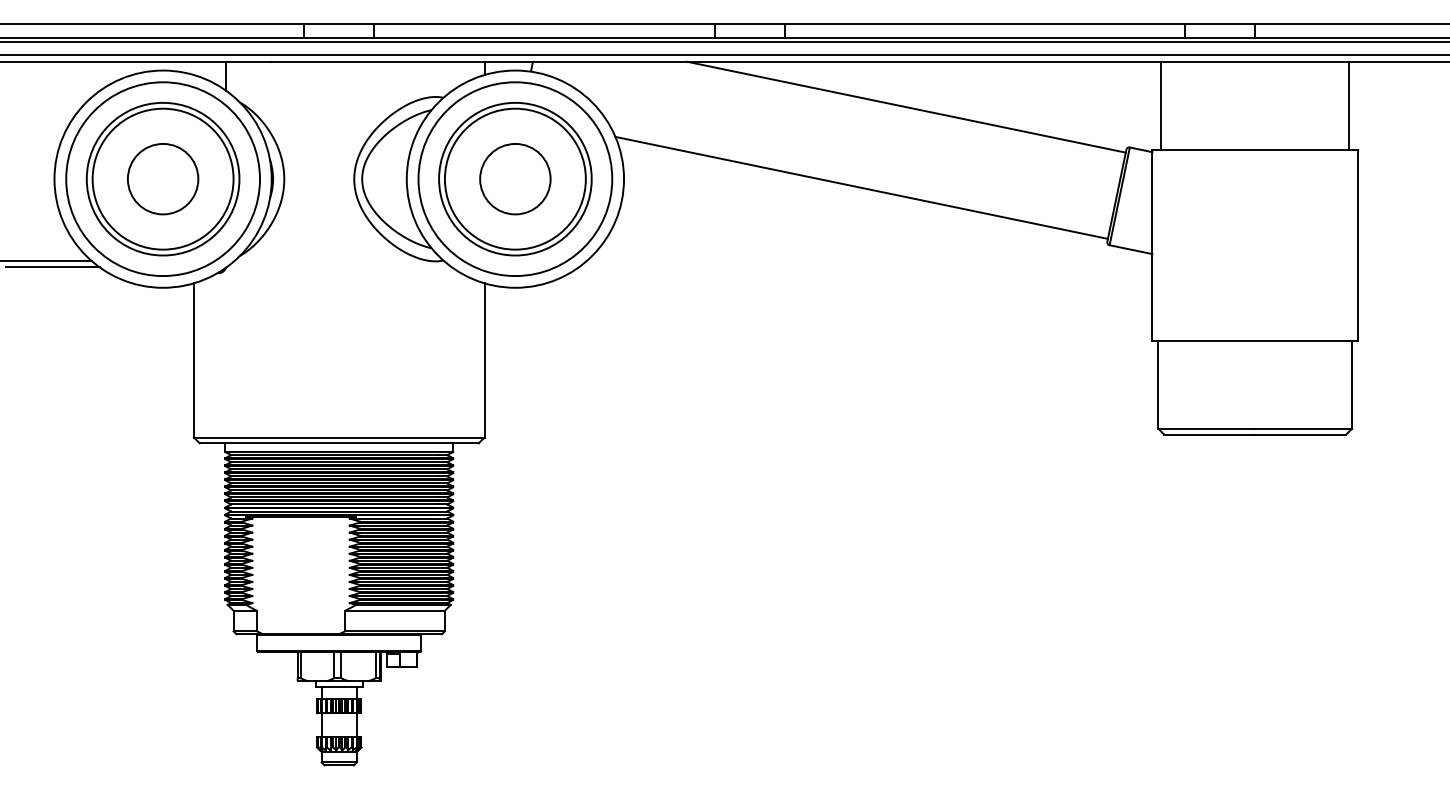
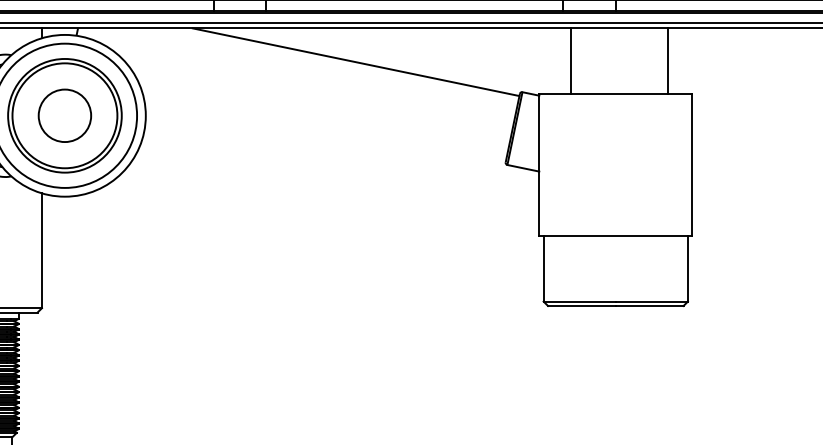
line: (1161, 105) -> (571, 60), moved
line: (1349, 105) -> (668, 60), moved
line: (861, 187) -> (322, 122), removed

